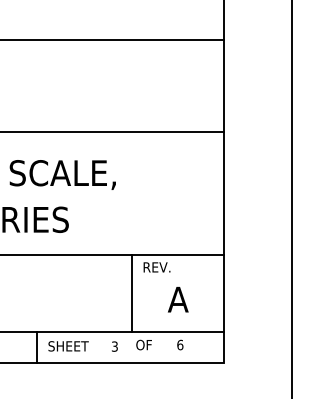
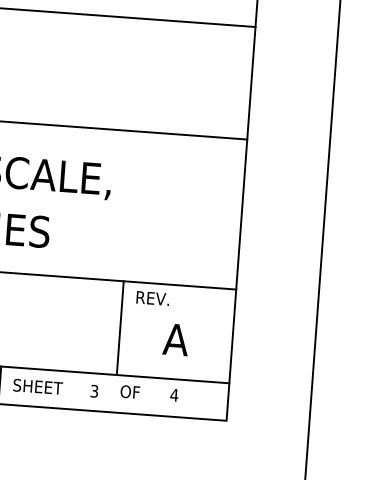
text: (180, 344) -> (174, 394), 6 -> 4

